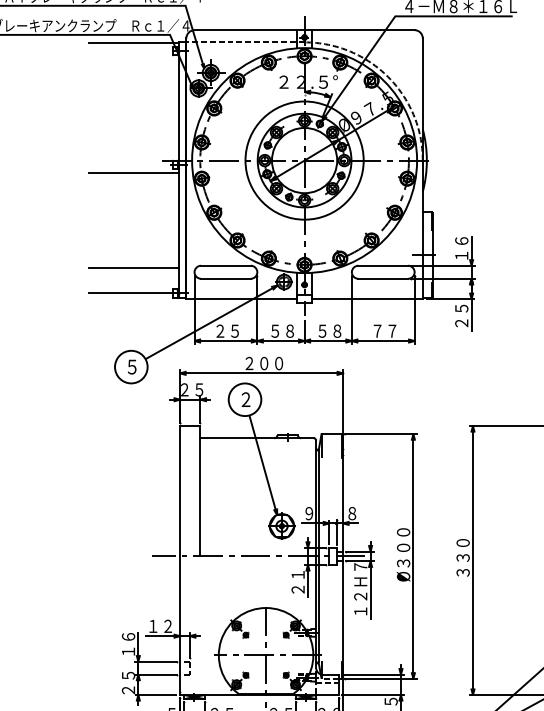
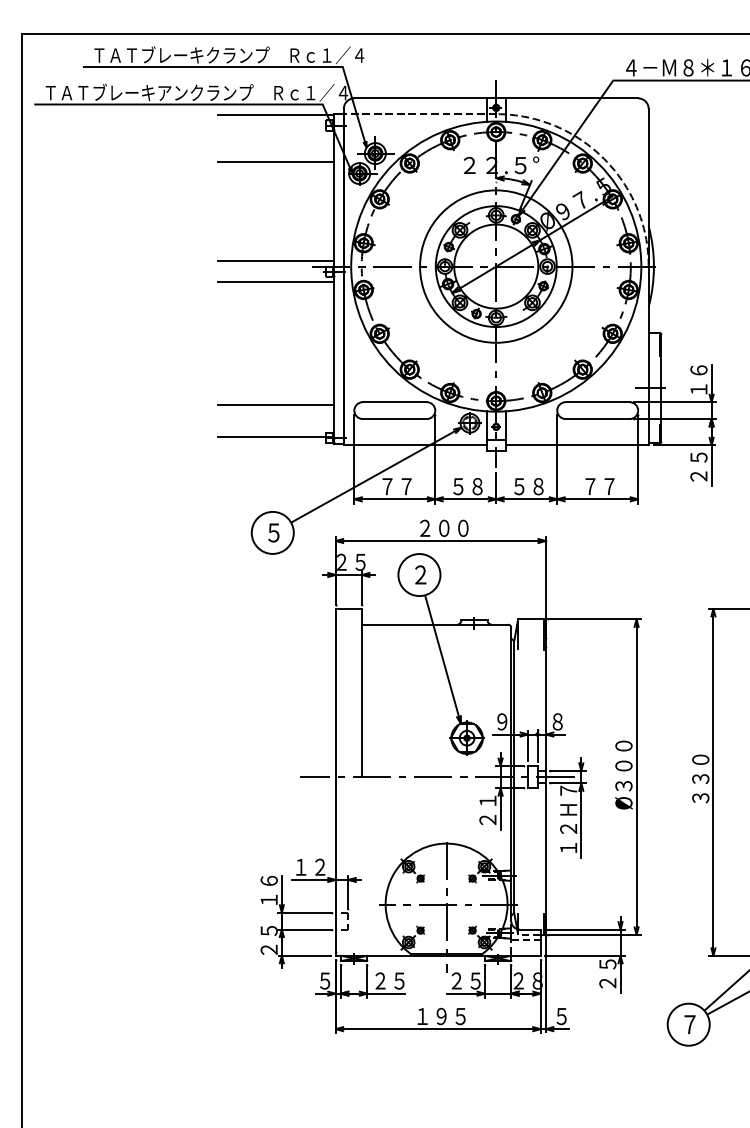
line: (133, 79) -> (275, 161), added
line: (133, 156) -> (275, 261), added
text: (227, 331) -> (396, 486), ２５ -> ７７

